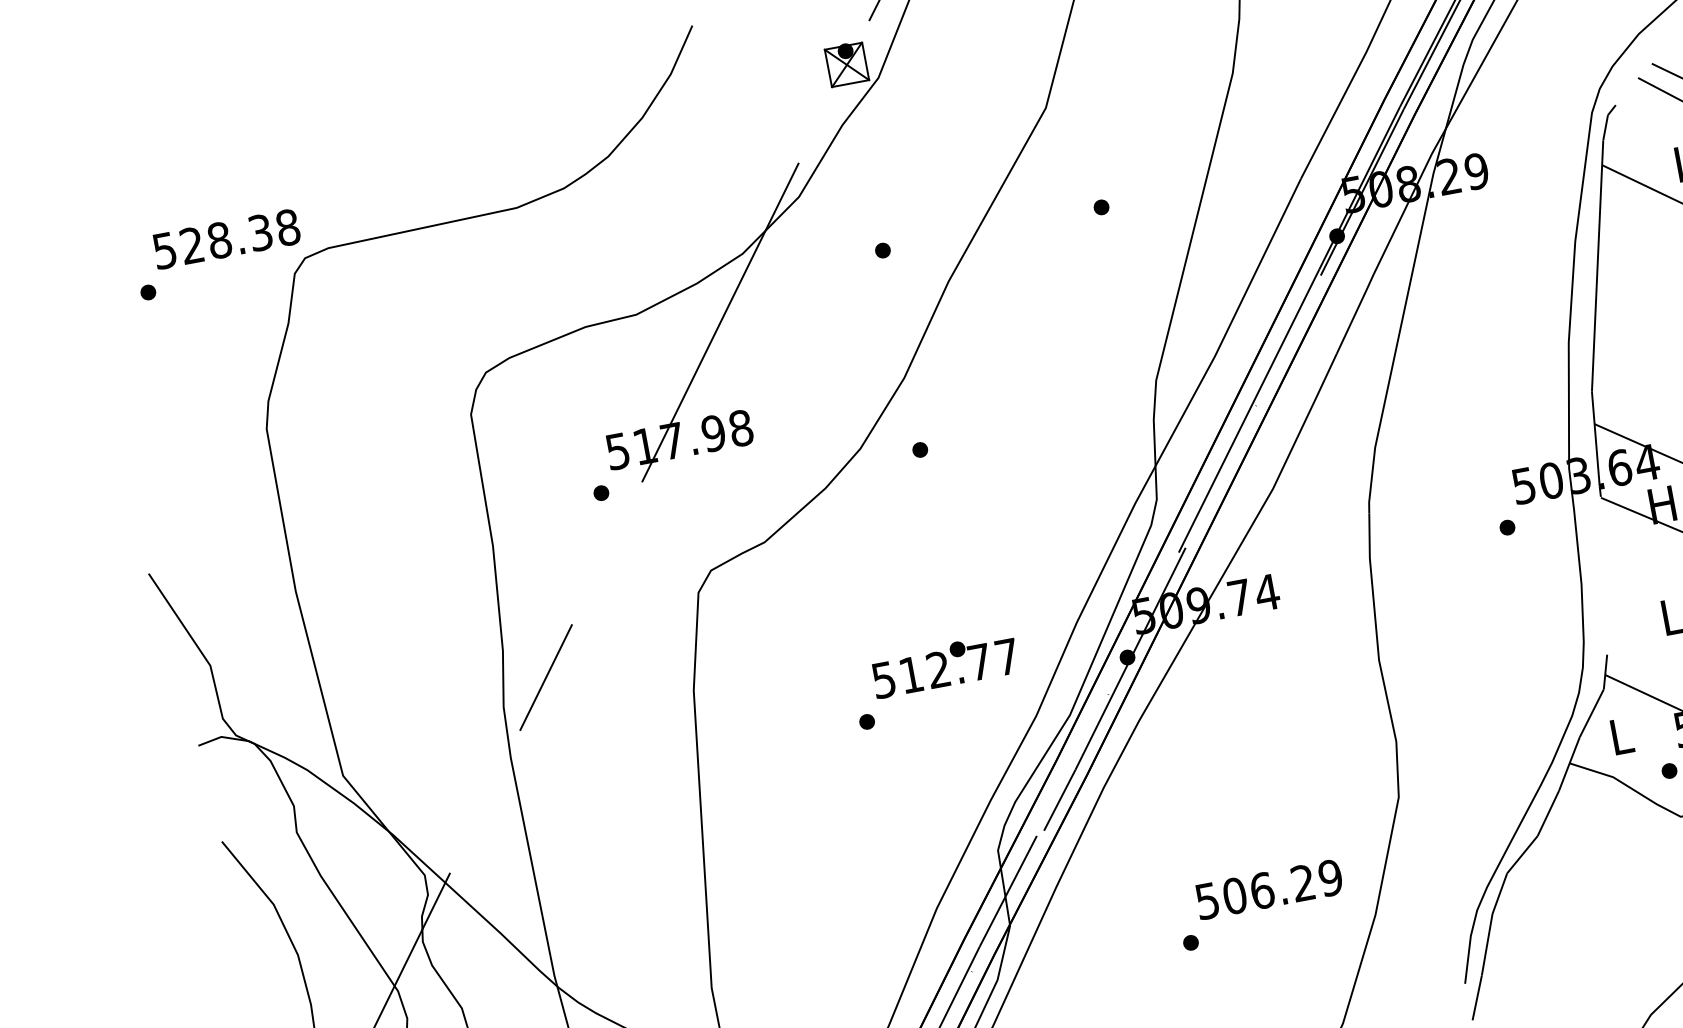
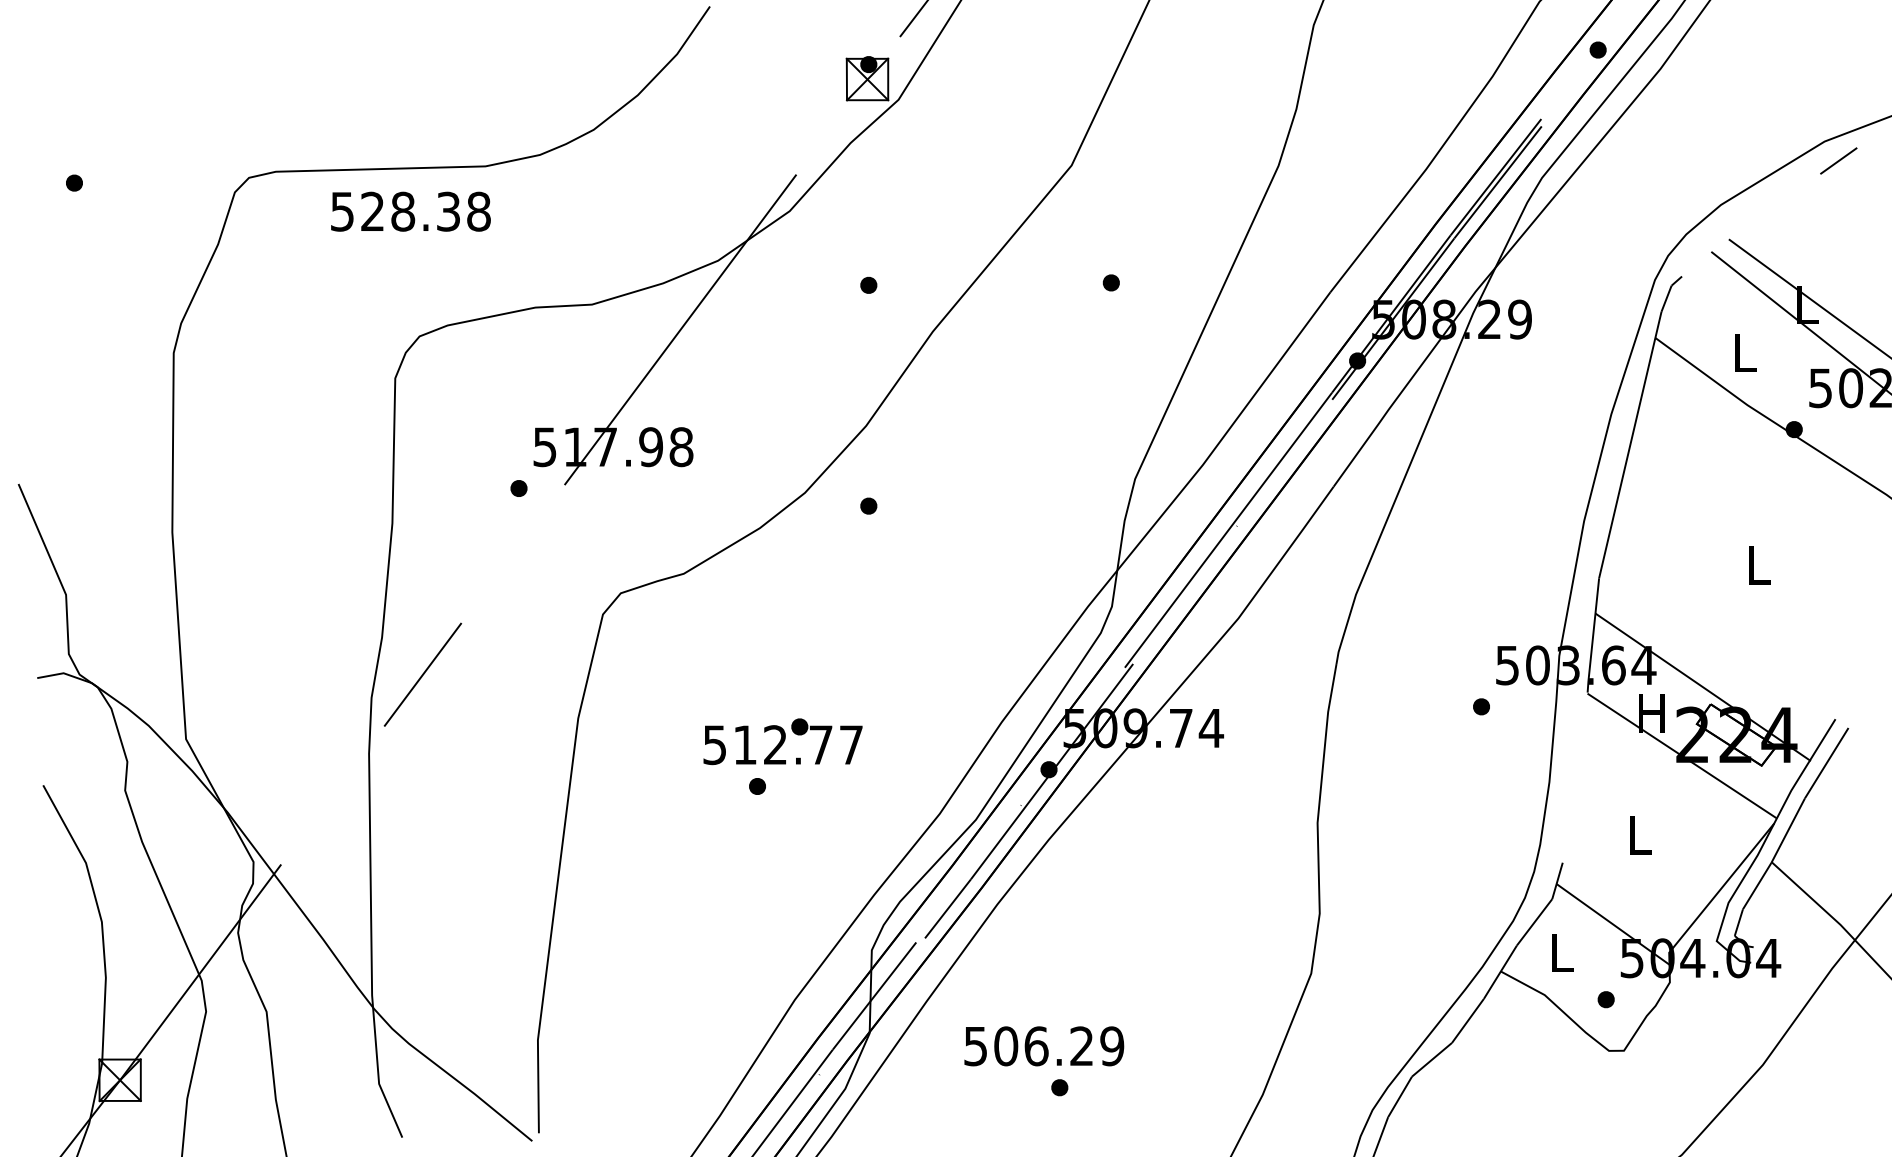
text: (226, 239) -> (410, 211), moved
text: (944, 665) -> (782, 741), moved
text: (1269, 889) -> (1044, 1046), moved

